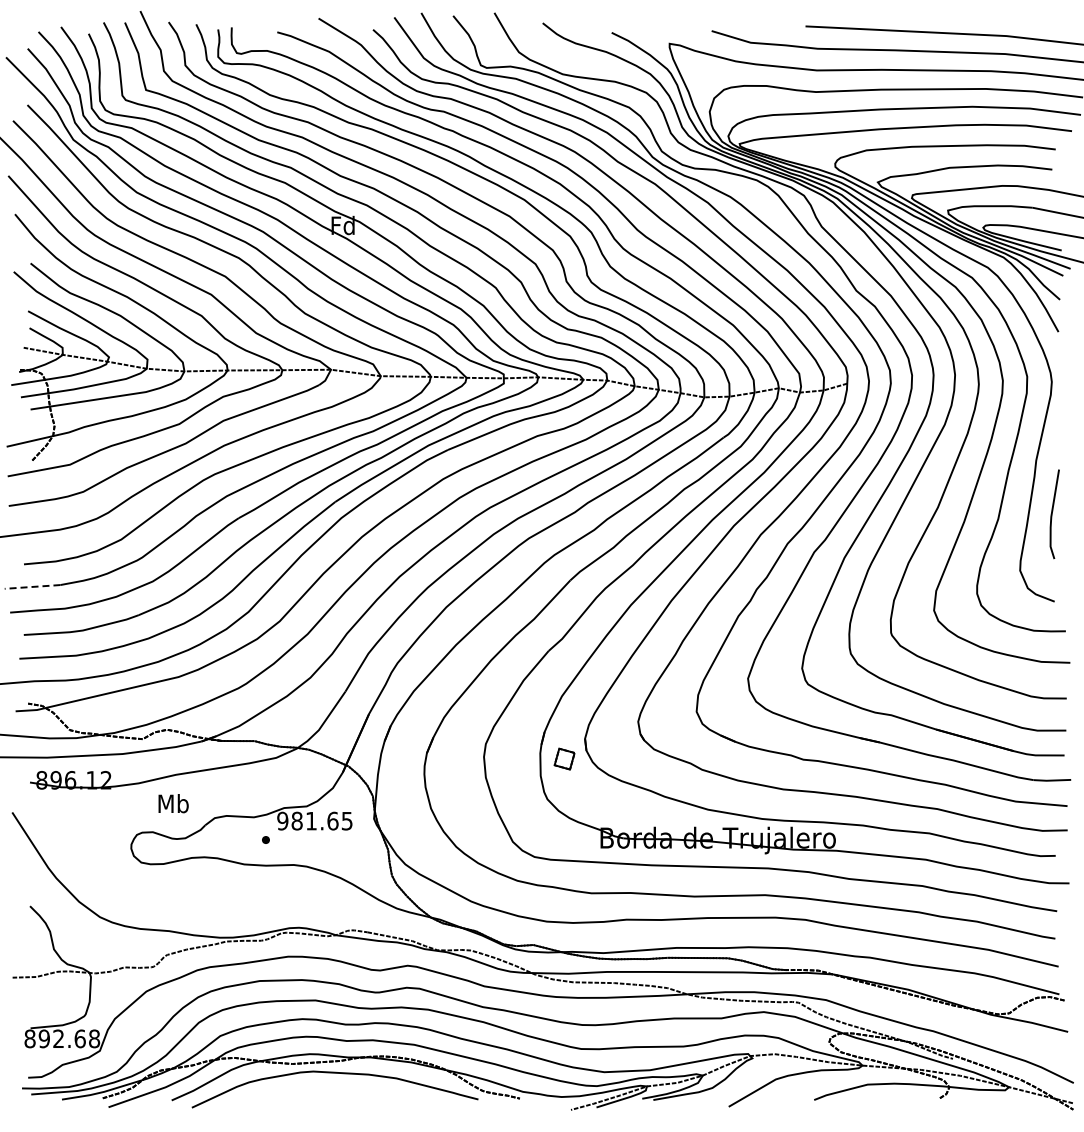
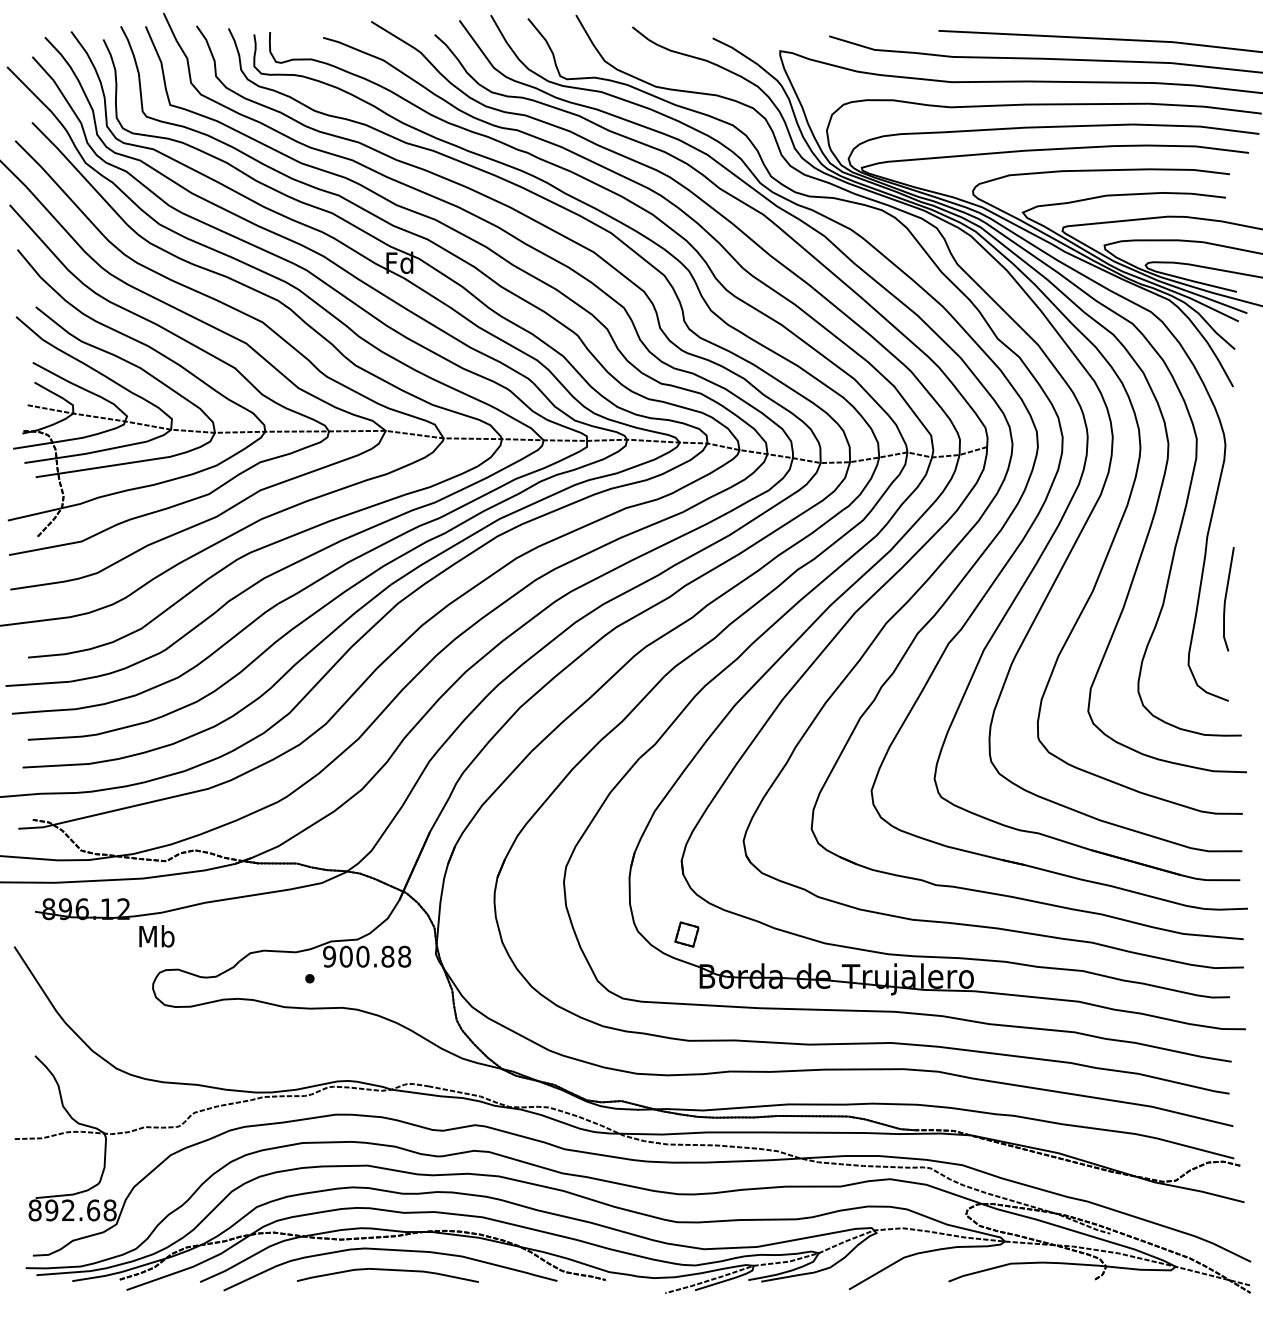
line: (32, 586) -> (37, 683), dashed -> solid
part: (564, 758) -> (686, 933), moved
text: (173, 803) -> (156, 936), moved
text: (321, 820) -> (374, 955), 981.65 -> 900.88
curve: (332, 1090) -> (387, 1270), added

